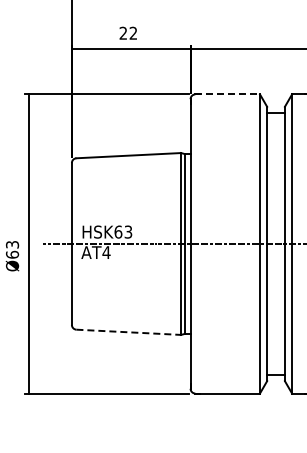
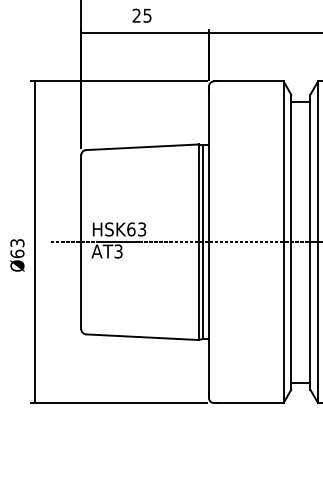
text: (133, 32) -> (147, 14), 22 -> 25
line: (228, 94) -> (249, 81), dashed -> solid
text: (106, 252) -> (118, 251), AT4 -> AT3
line: (129, 332) -> (143, 337), dashed -> solid

